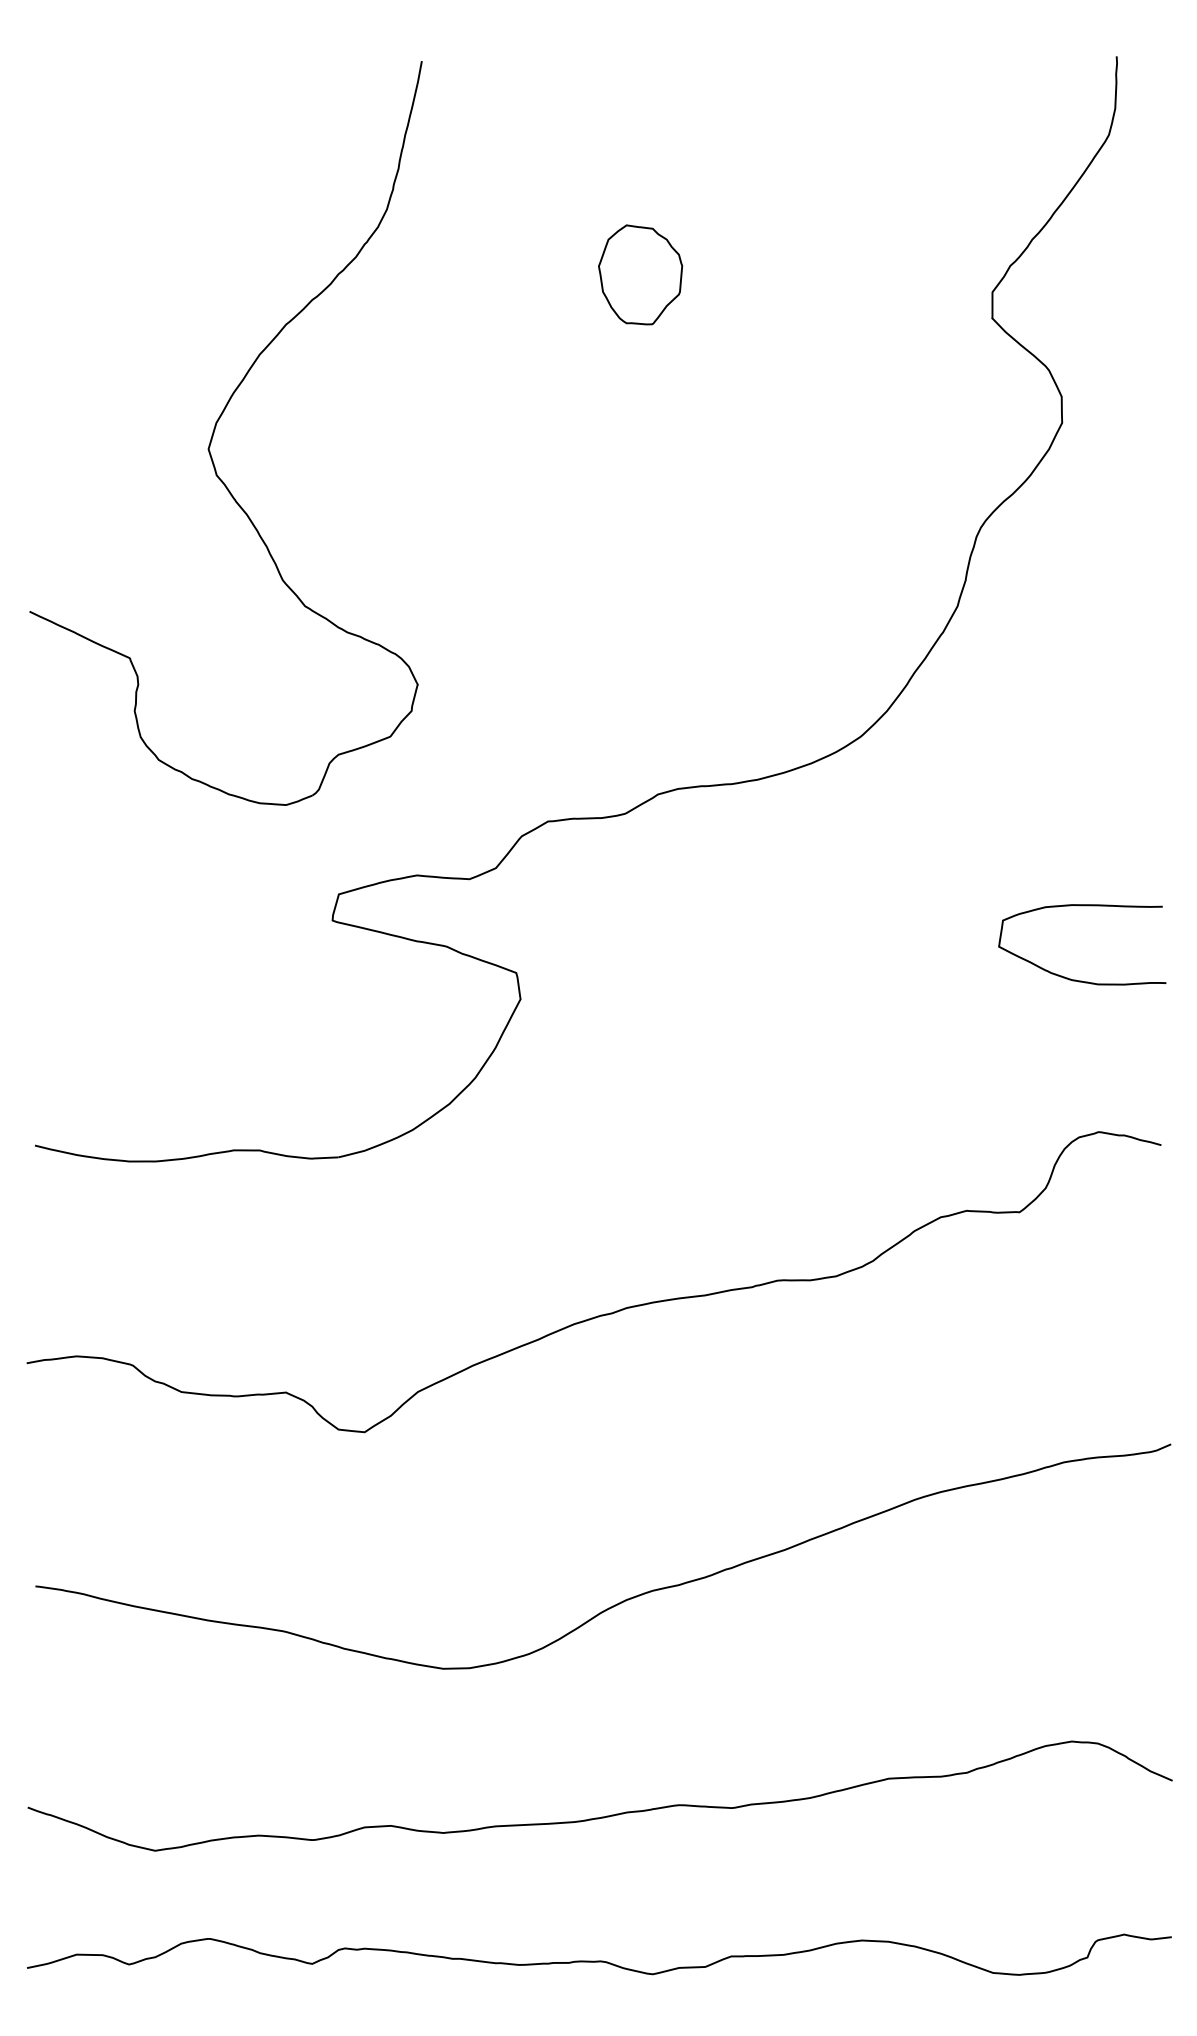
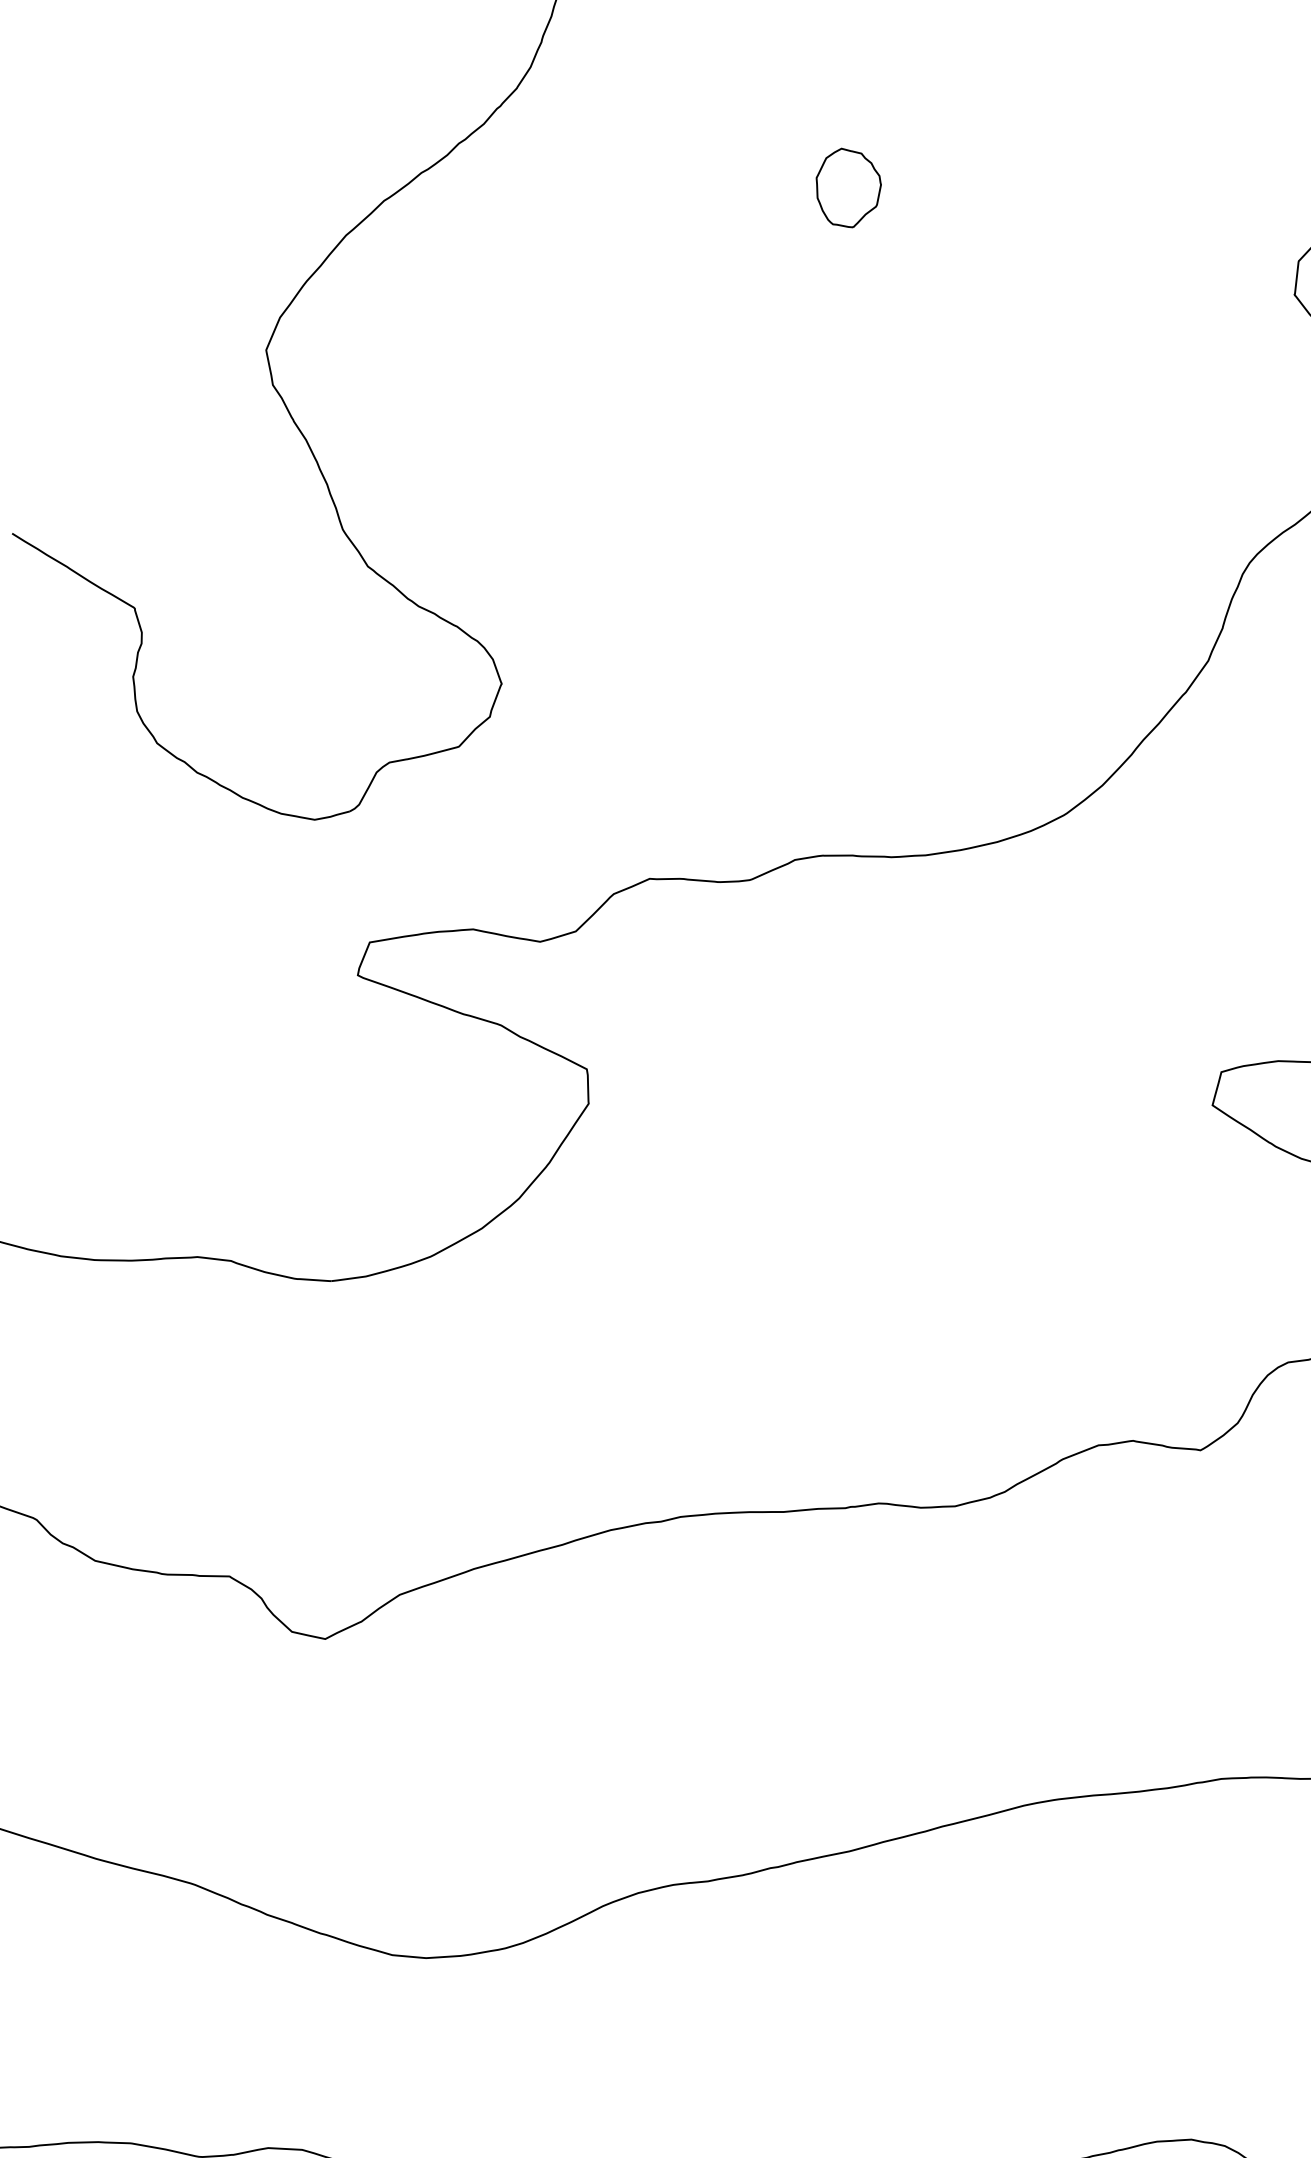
part: (640, 274) -> (847, 187), size x0.6

